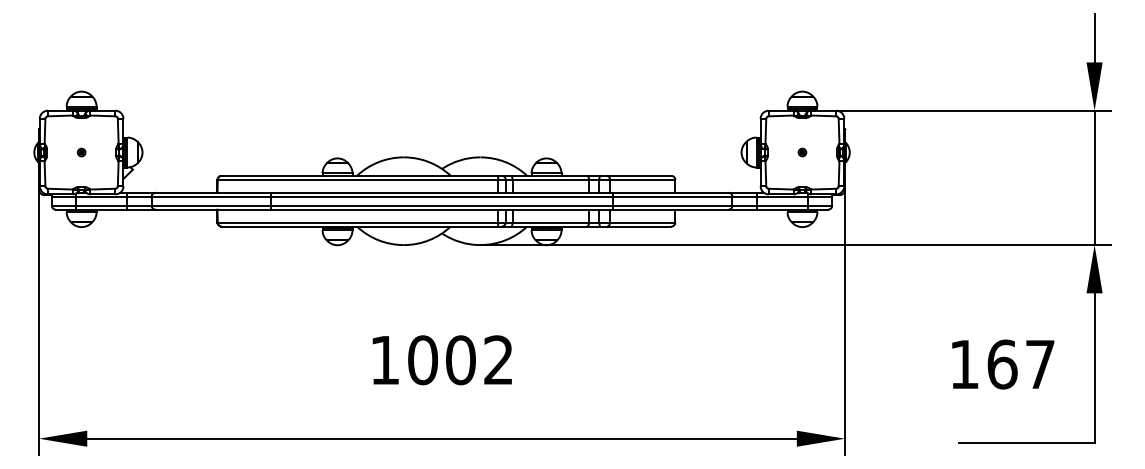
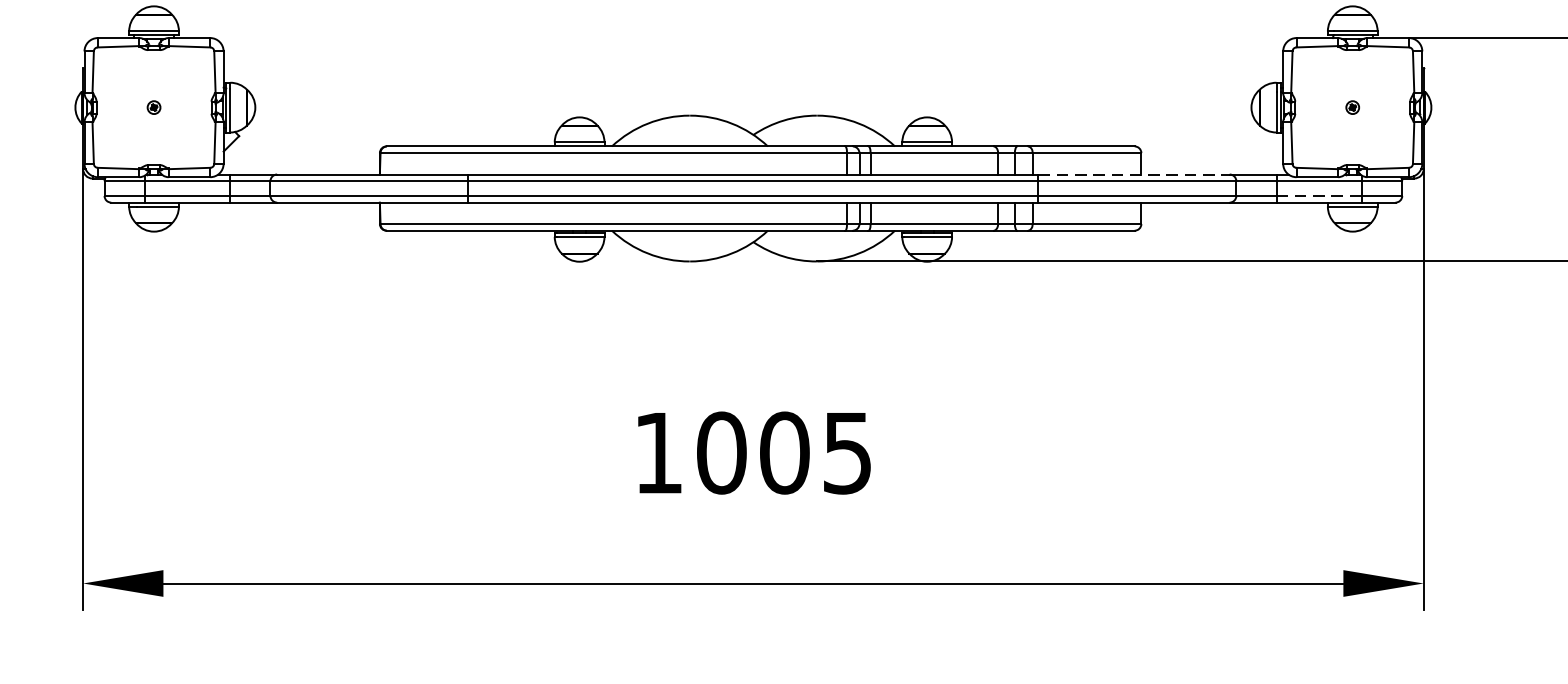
line: (670, 192) -> (1133, 174), solid -> dashed
line: (782, 205) -> (1319, 195), solid -> dashed
text: (498, 360) -> (847, 453), 1002 -> 1005

